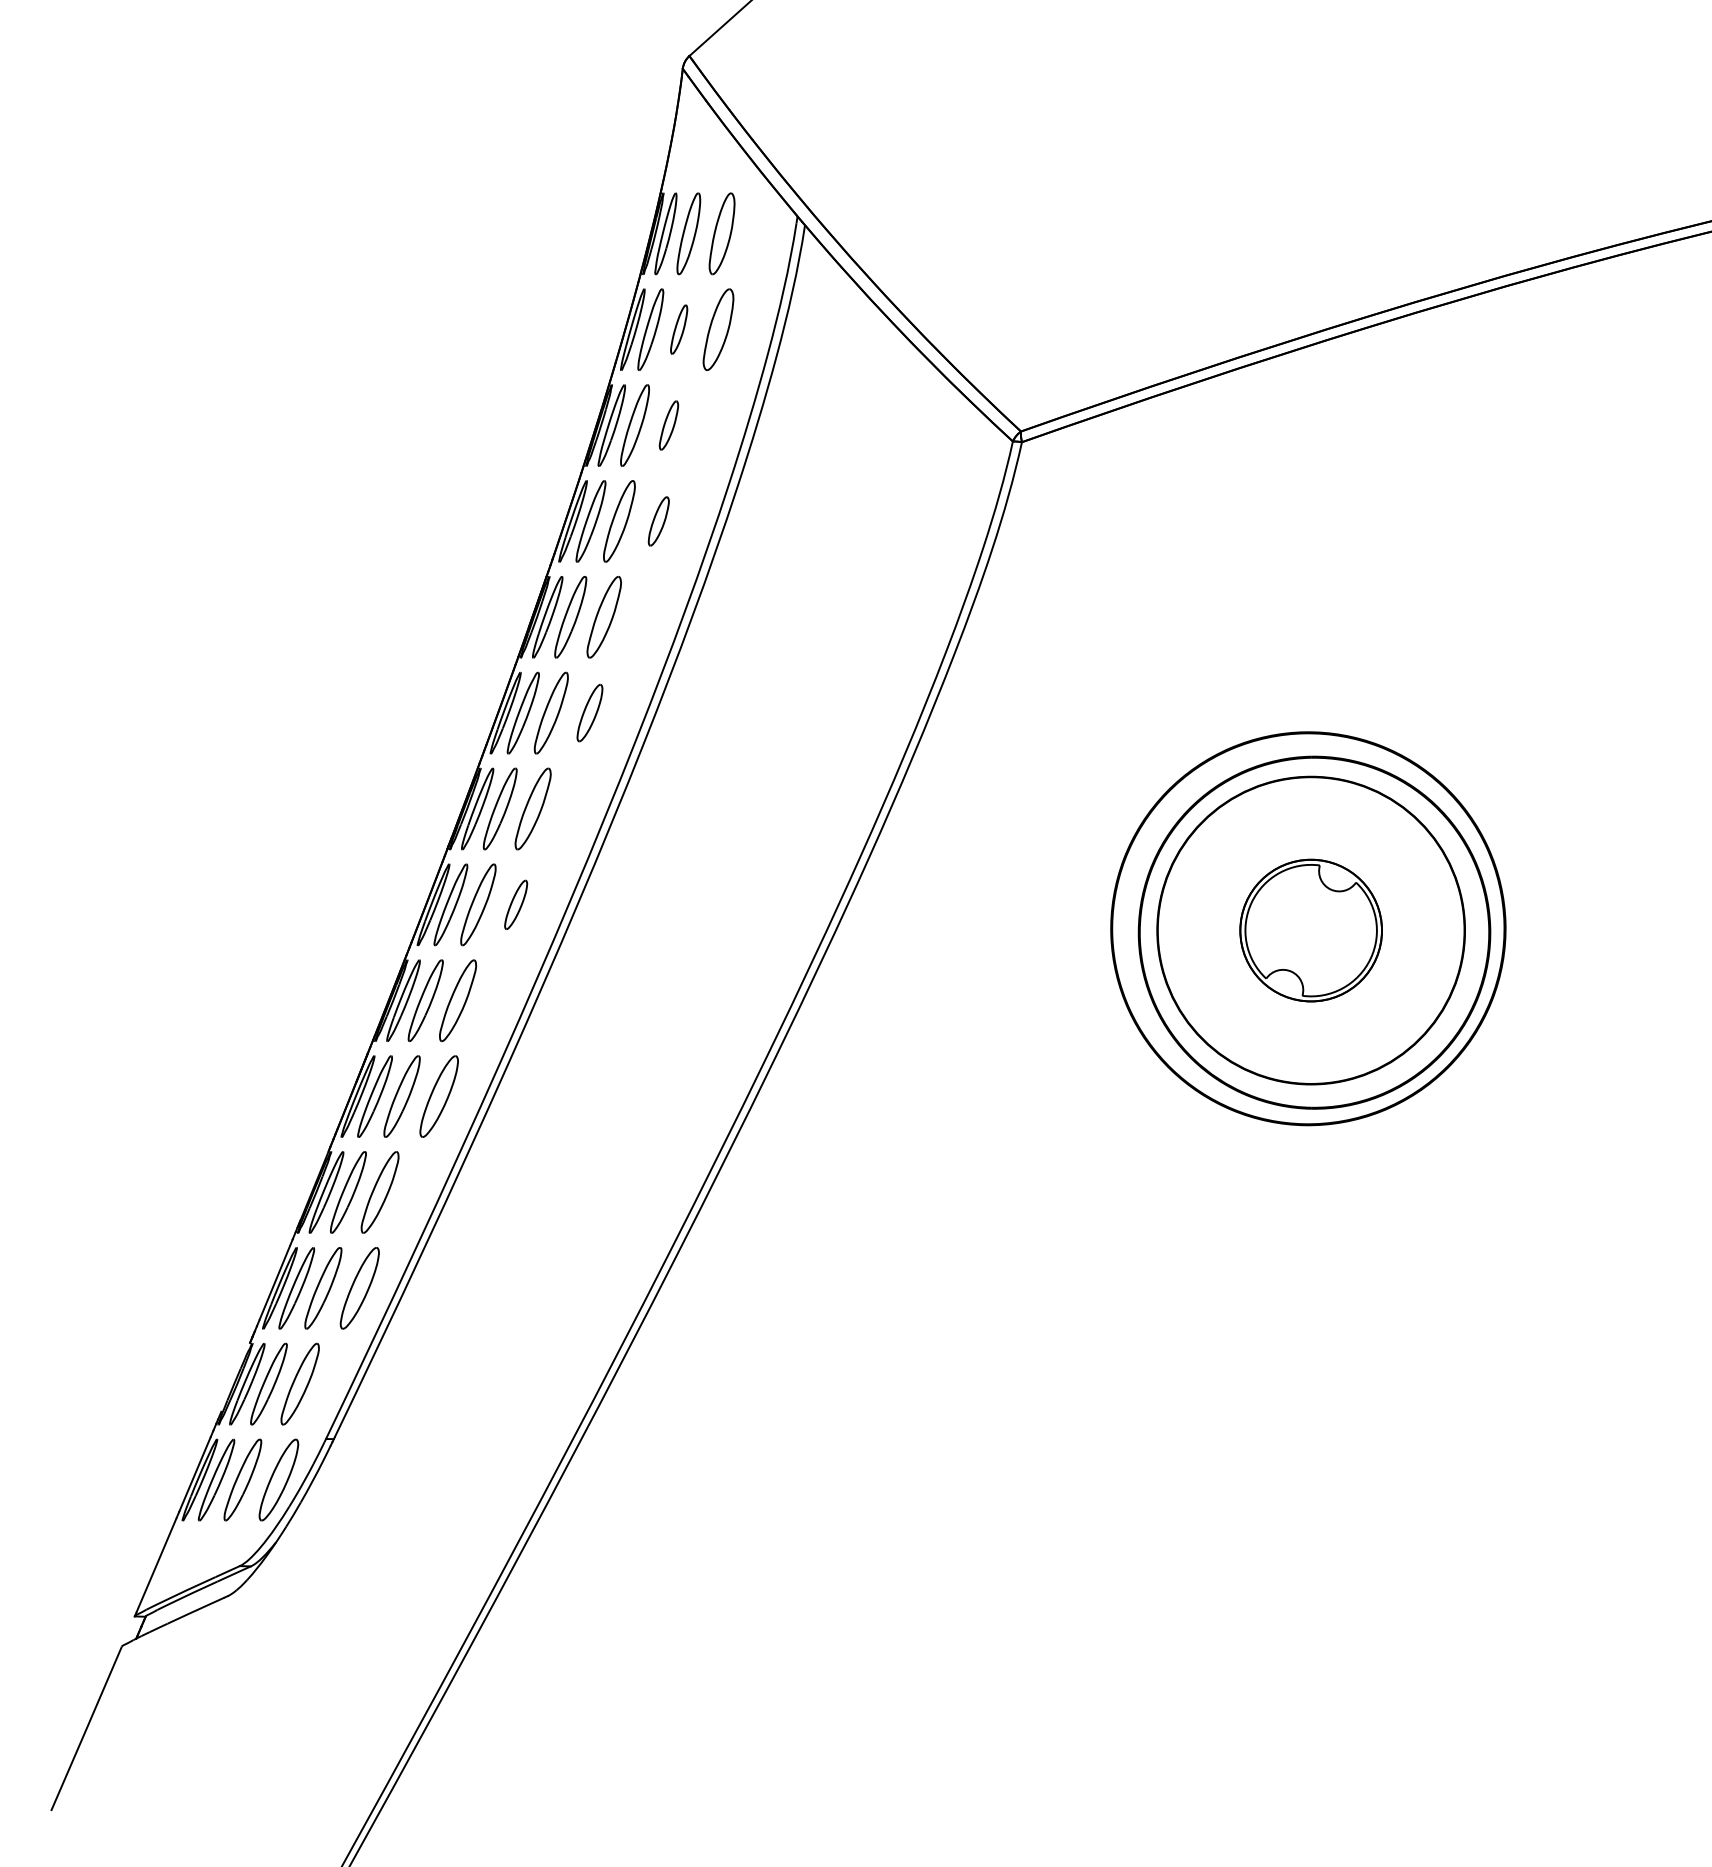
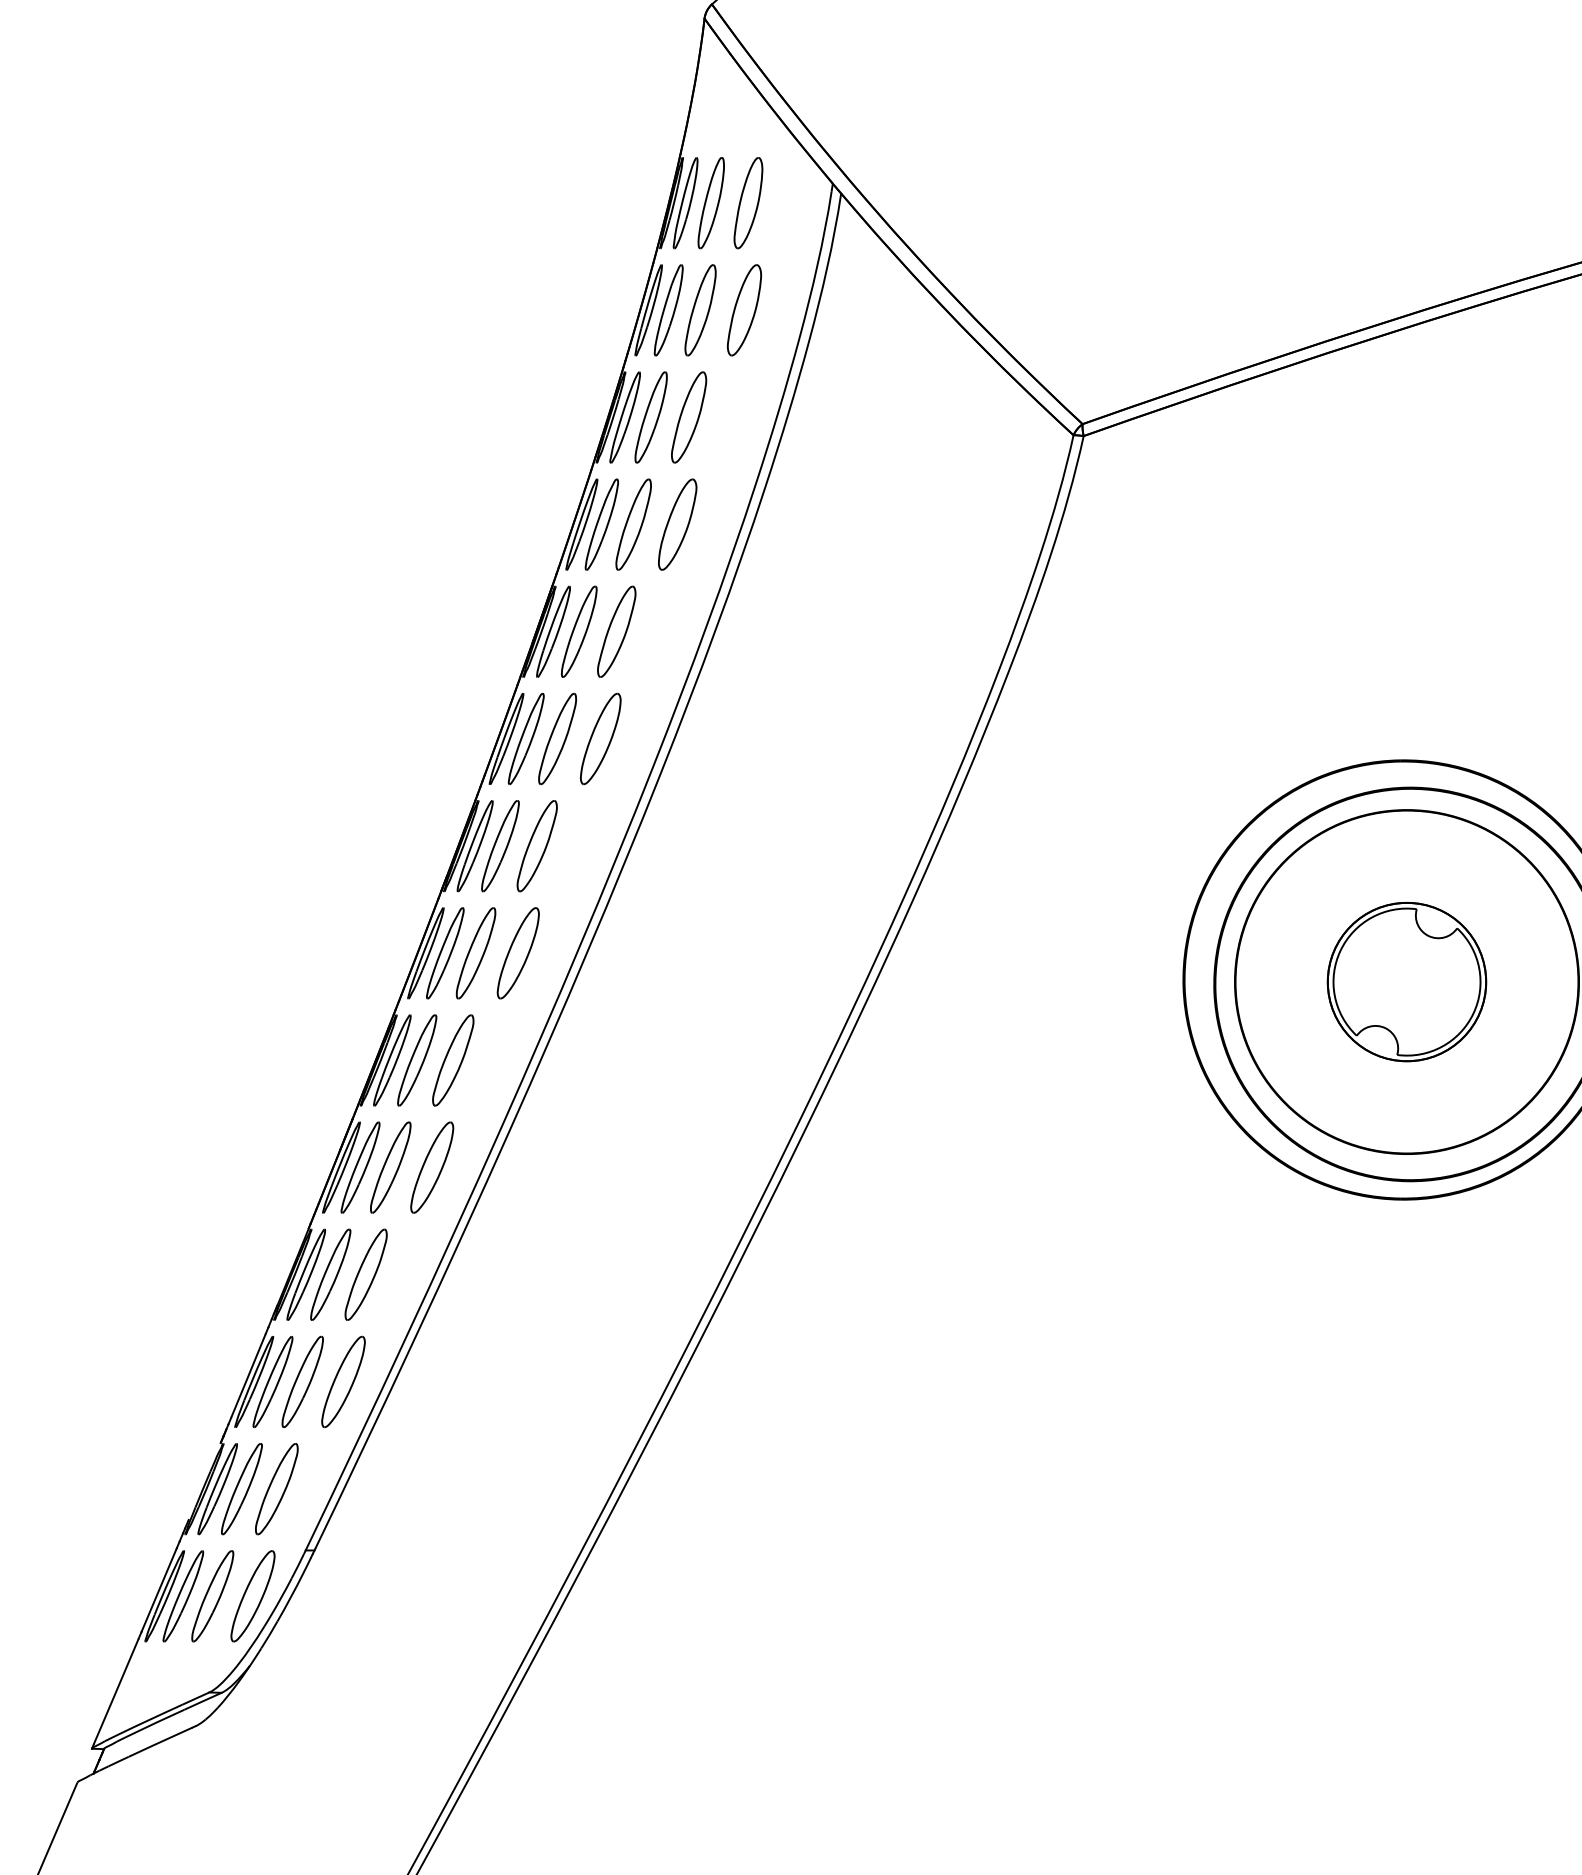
part: (678, 329) -> (699, 310), size x1.67
part: (668, 425) -> (688, 417), size x1.67
part: (658, 521) -> (677, 524), size x1.67
part: (589, 712) -> (600, 738), size x1.43
part: (515, 904) -> (517, 952), size x1.67

